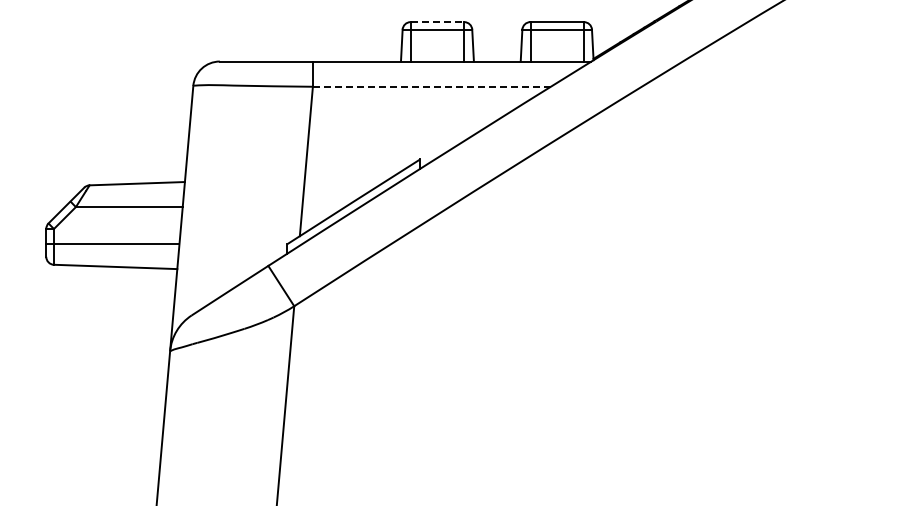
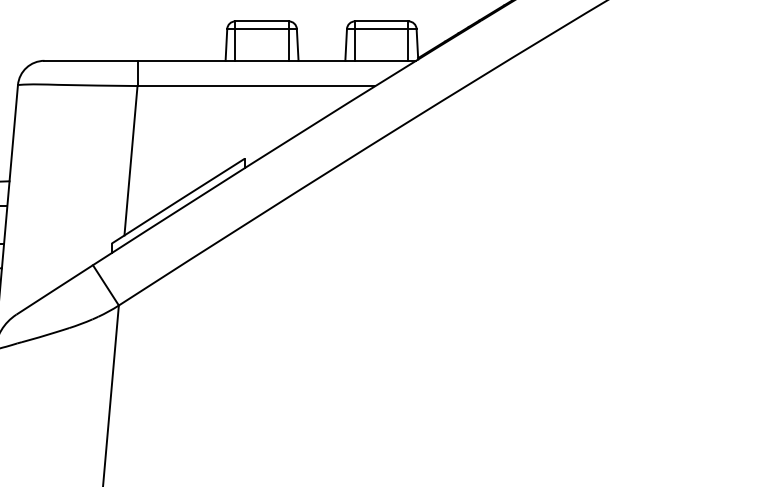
line: (437, 22) -> (262, 21), dashed -> solid
line: (431, 86) -> (256, 85), dashed -> solid

